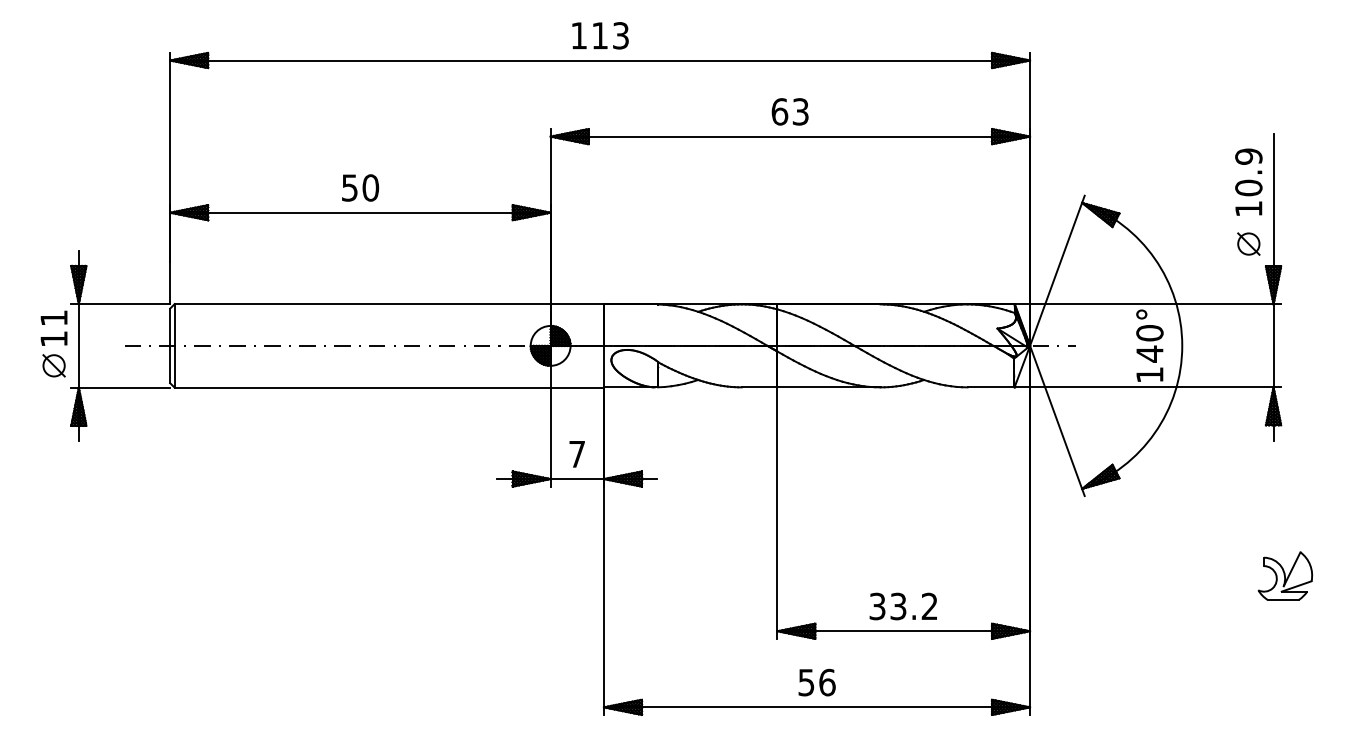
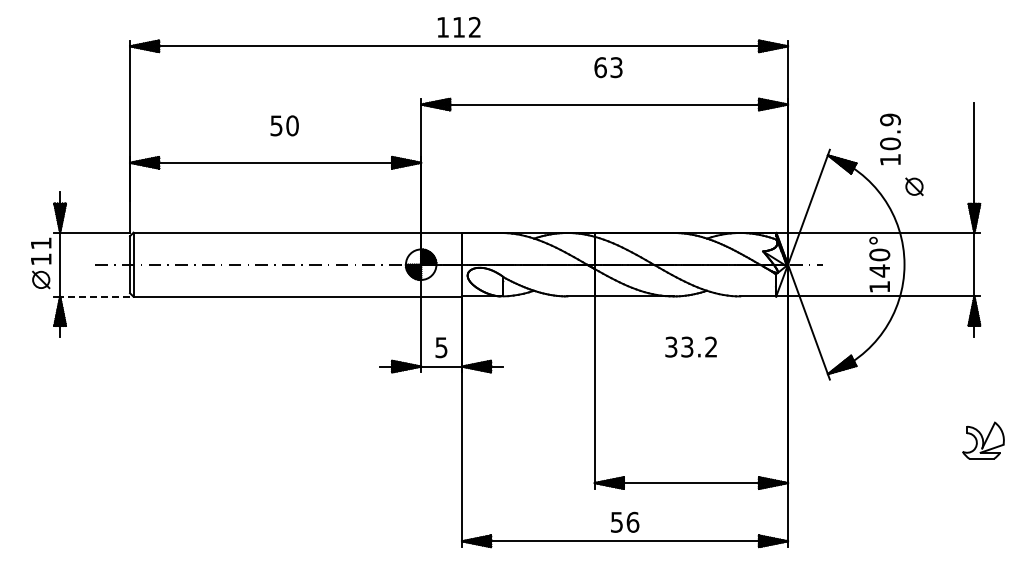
text: (620, 35) -> (474, 27), 113 -> 112
text: (790, 111) -> (608, 67), moved
text: (1248, 182) -> (890, 139), moved
text: (360, 187) -> (284, 125), moved
part: (1248, 243) -> (914, 186), moved
line: (125, 387) -> (95, 296), solid -> dashed
text: (577, 454) -> (441, 347), 7 -> 5
text: (902, 605) -> (690, 346), moved

